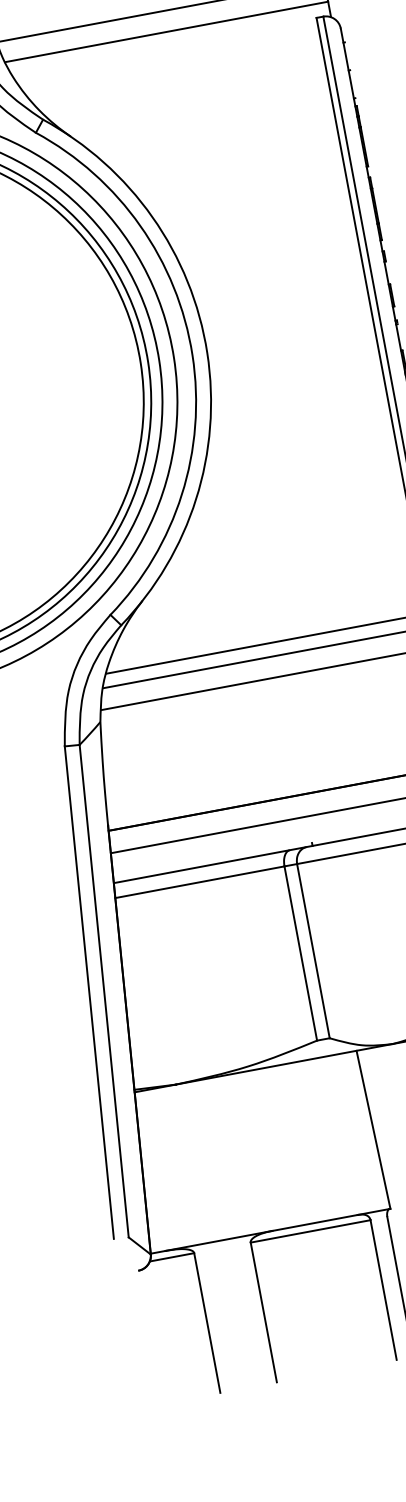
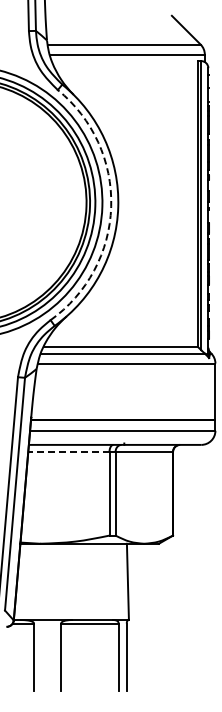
arc: (192, 354) -> (111, 206), solid -> dashed
line: (198, 881) -> (68, 451), solid -> dashed

